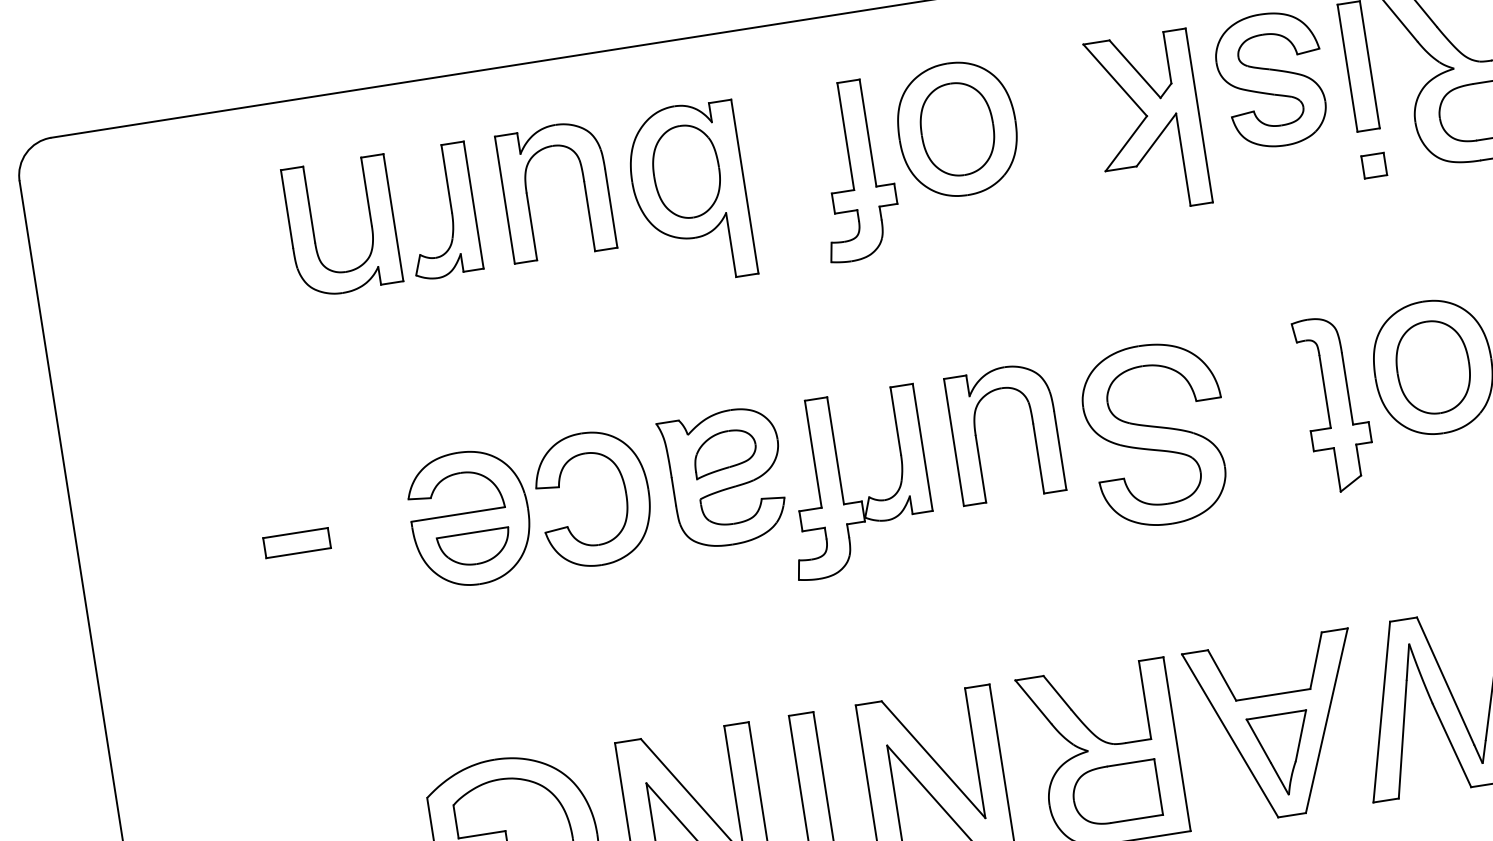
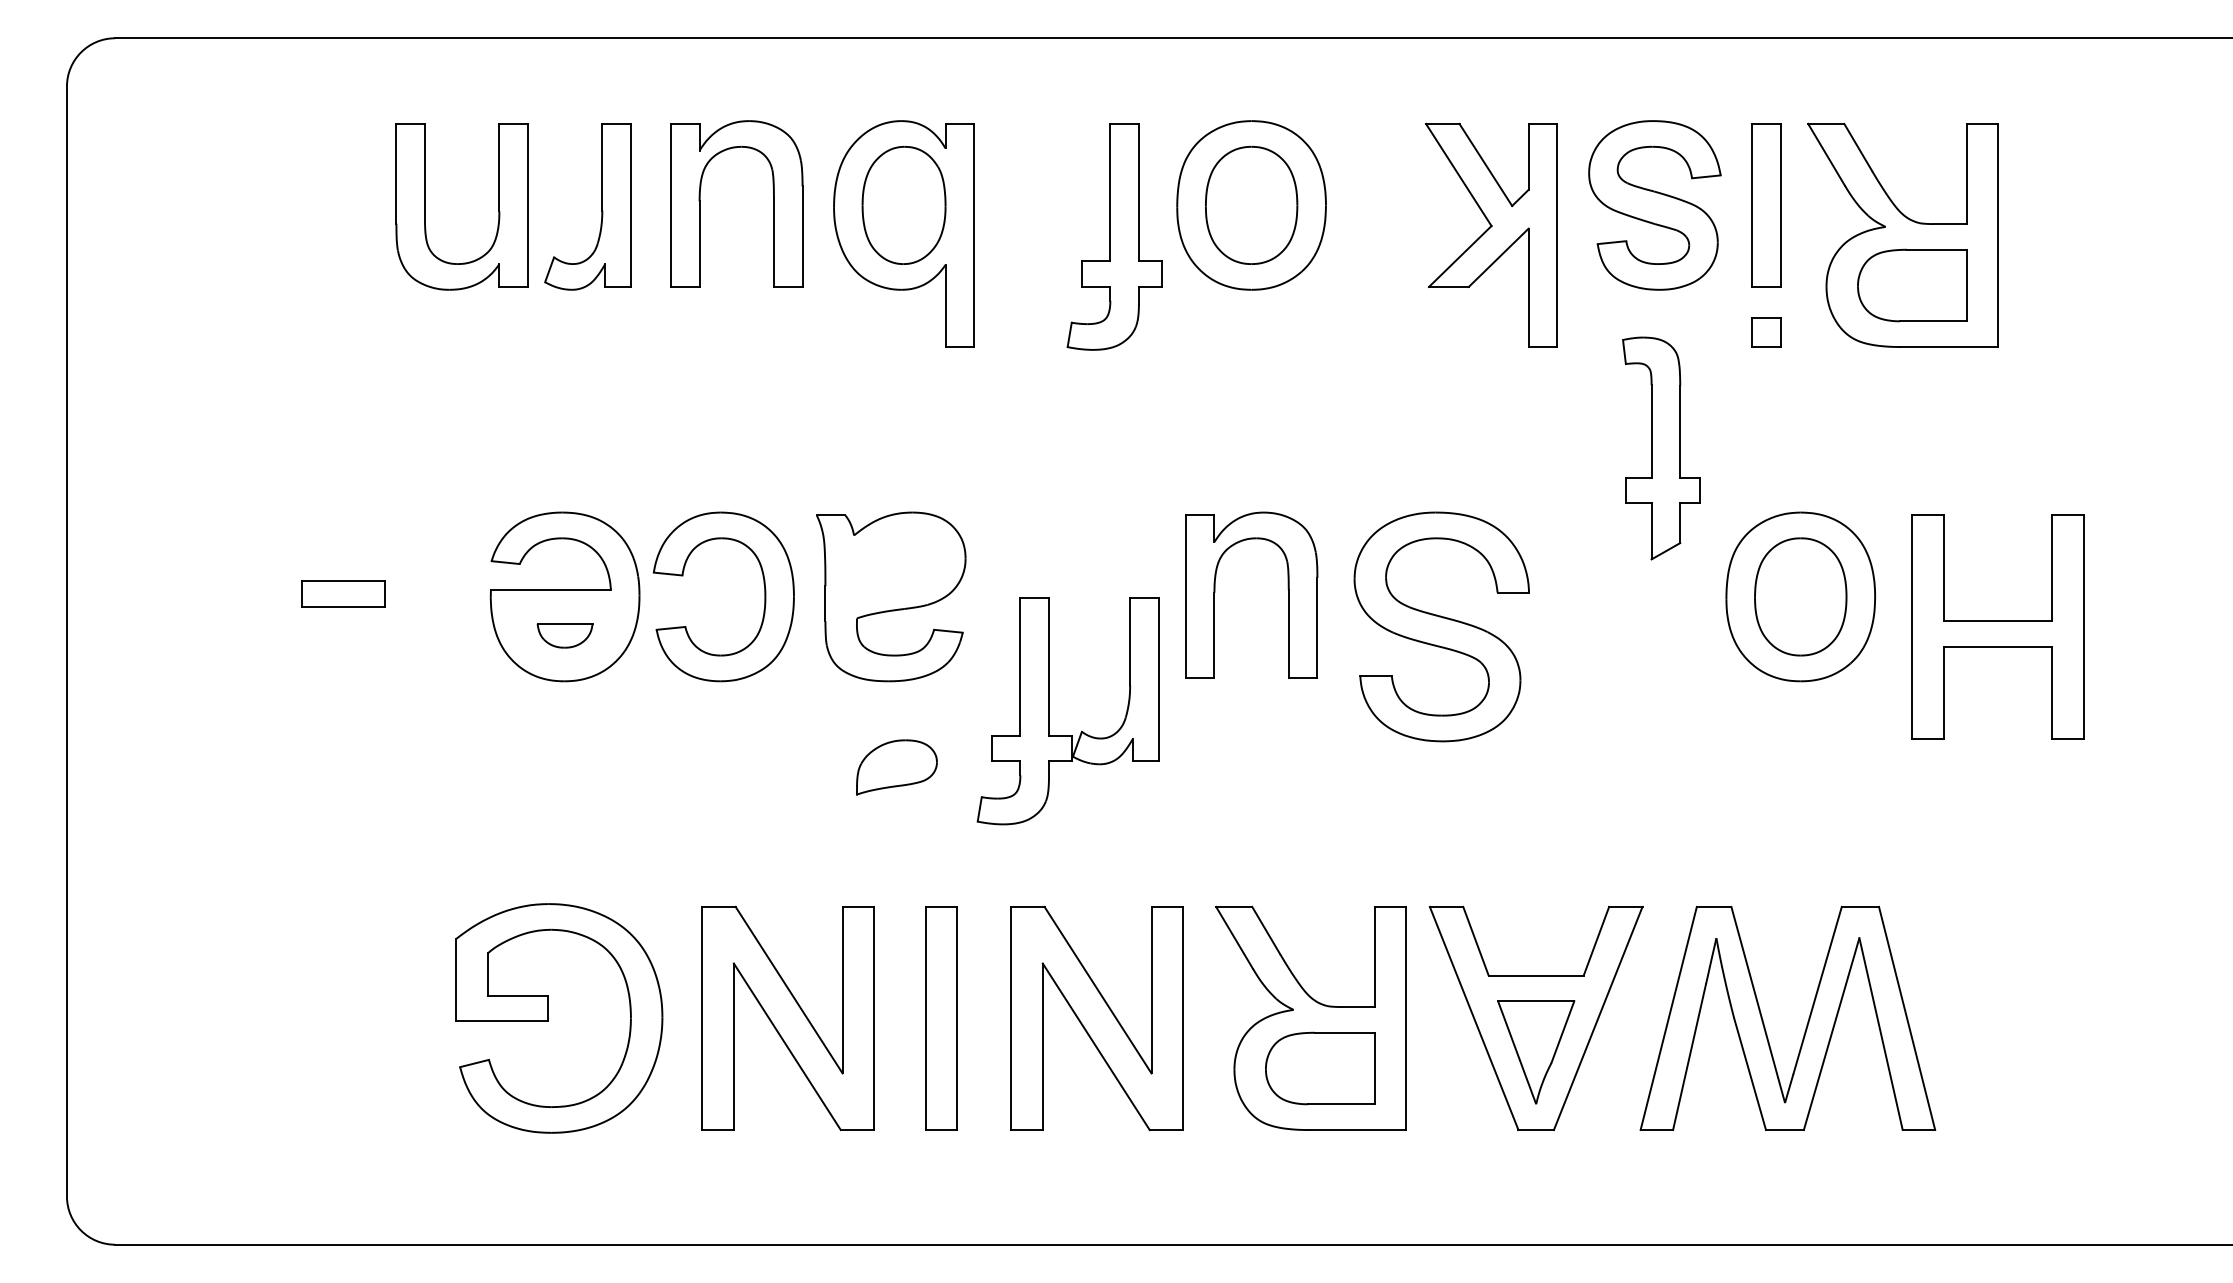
part: (1334, 404) -> (1661, 448), moved
part: (724, 453) -> (896, 767), moved
part: (841, 485) -> (1049, 711), moved
part: (474, 548) -> (564, 635), size x0.6

